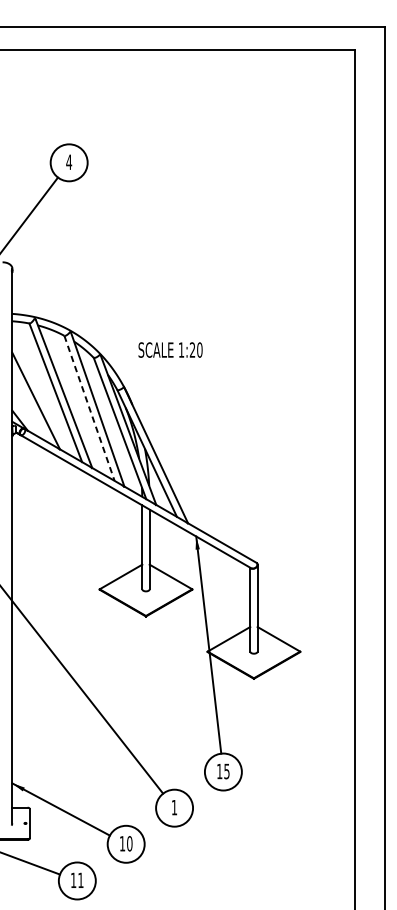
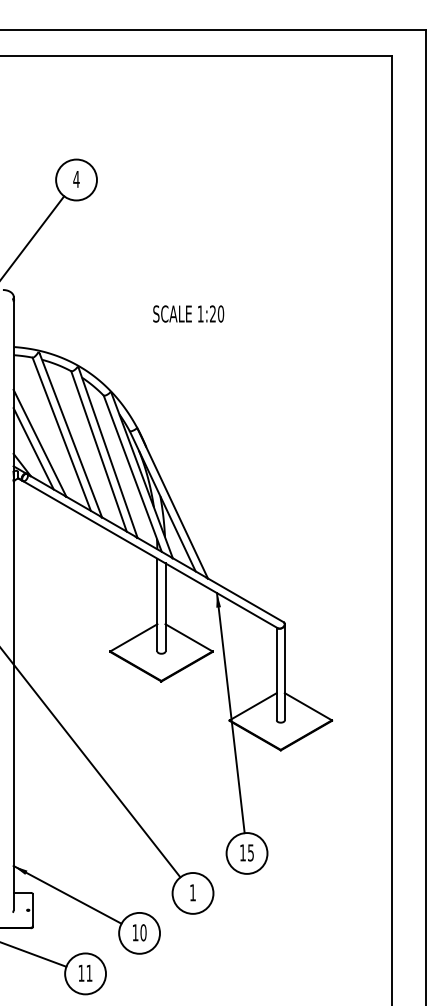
text: (170, 349) -> (188, 313), moved
line: (30, 405) -> (33, 448), added
line: (89, 408) -> (99, 451), dashed -> solid

